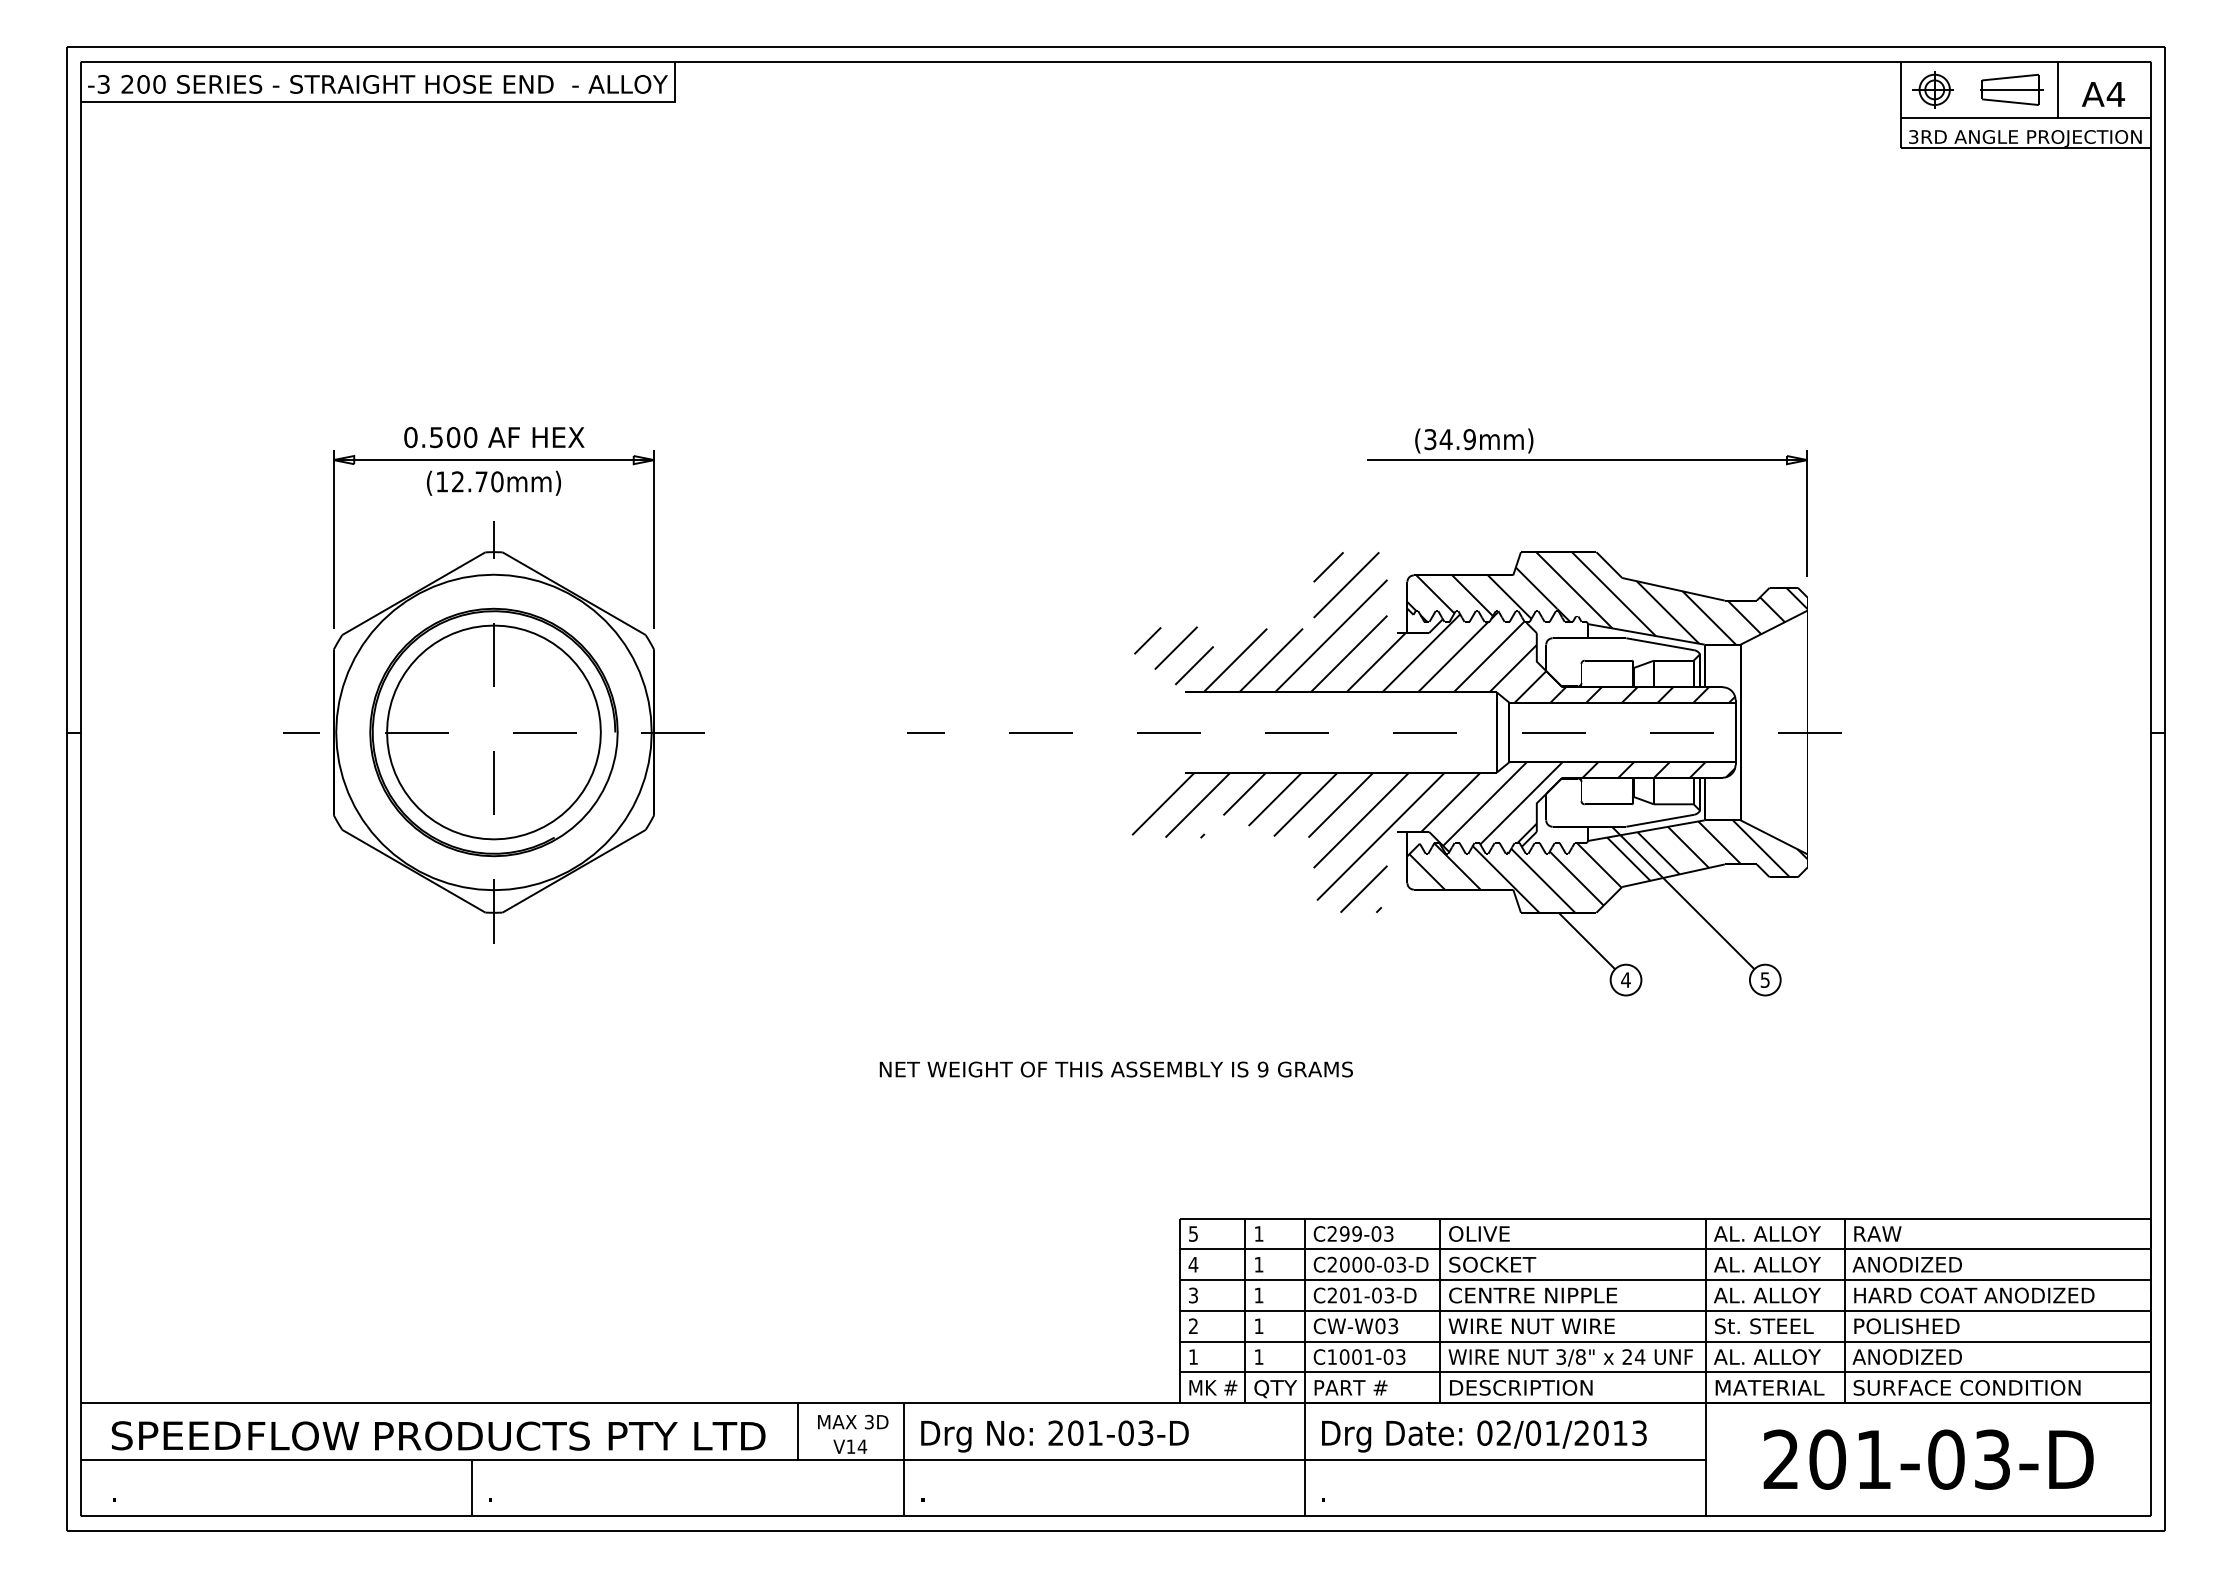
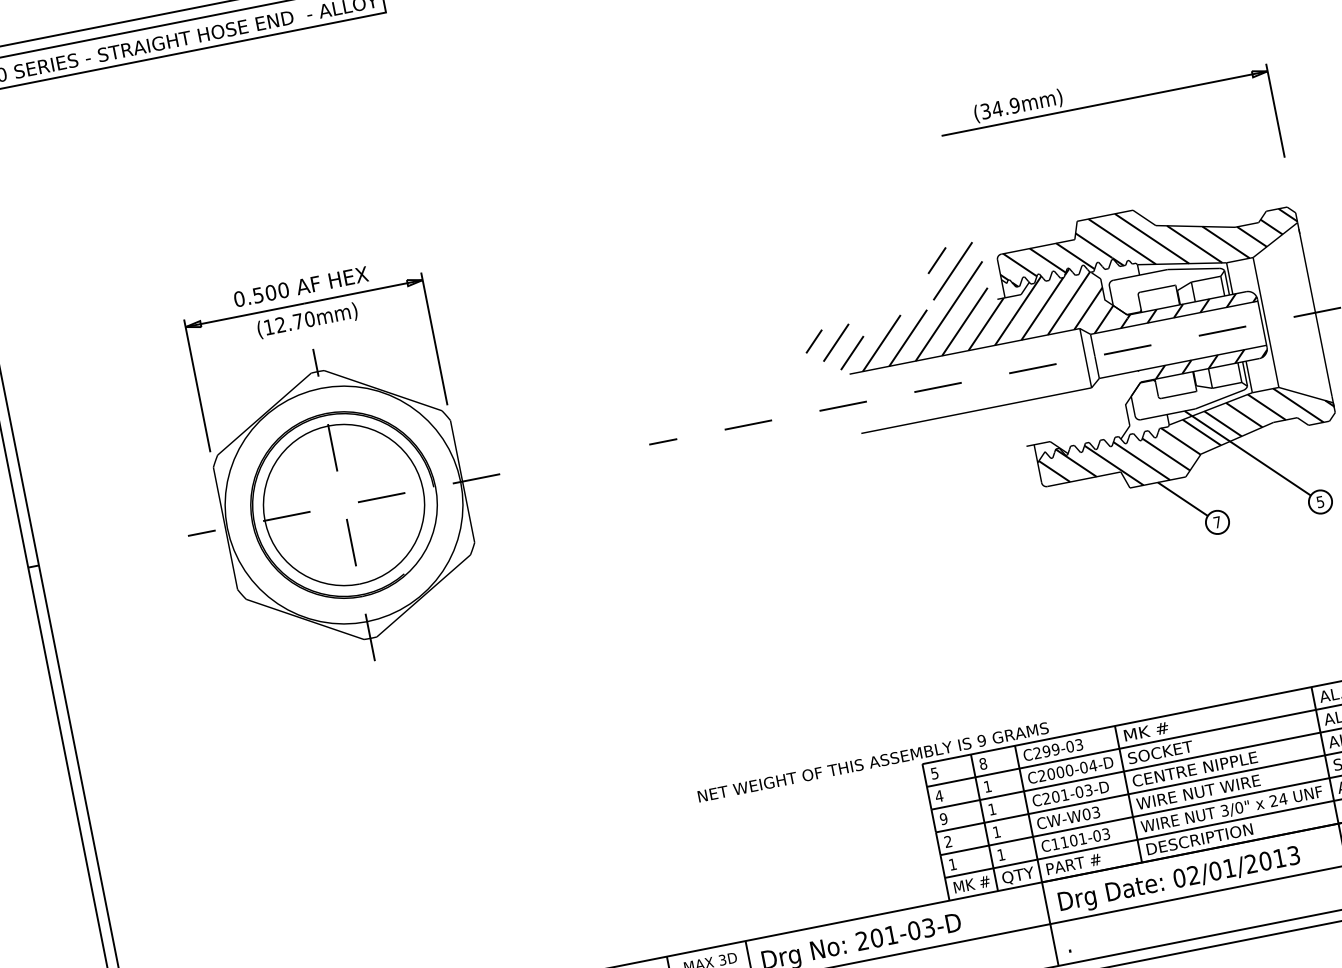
part: (1587, 460) -> (1105, 103), moved
hatch: (1346, 837) -> (989, 457), removed
text: (1625, 979) -> (1217, 522), 4 -> 7
text: (1115, 1069) -> (872, 762), moved
text: (1258, 1233) -> (982, 763), 1 -> 8
text: (1479, 1233) -> (1146, 731), OLIVE -> MK #
text: (1401, 1264) -> (1093, 765), C2000-03-D -> C2000-04-D
text: (1193, 1295) -> (943, 818), 3 -> 9
text: (1344, 1356) -> (1064, 841), C1001-03 -> C1101-03
text: (1580, 1356) -> (1238, 807), 3/8" -> 3/0"

